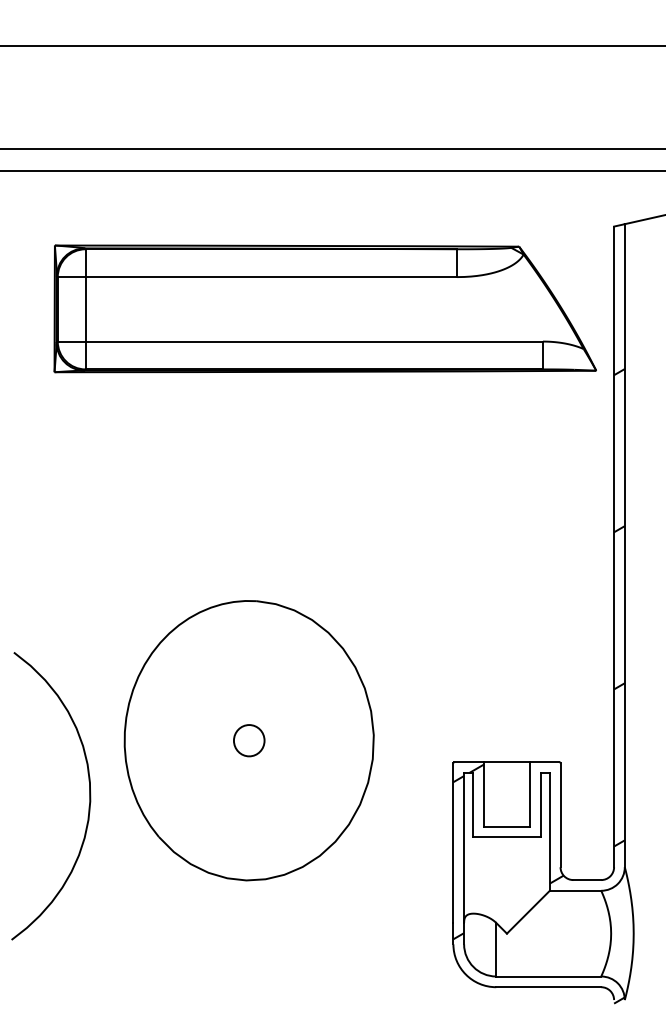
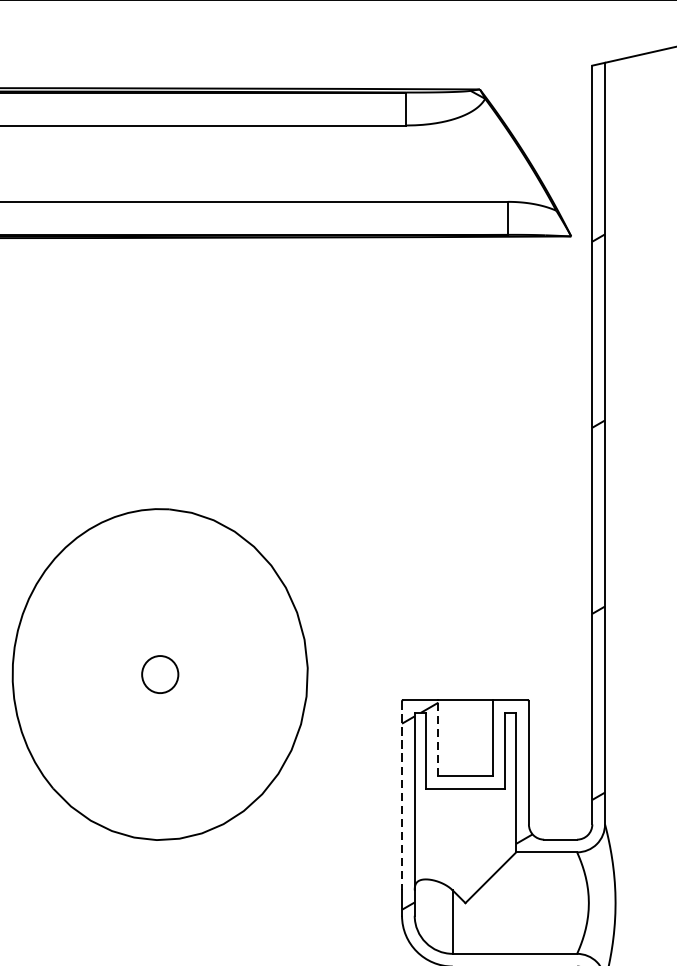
line: (484, 793) -> (438, 737), solid -> dashed
line: (453, 843) -> (402, 796), solid -> dashed

